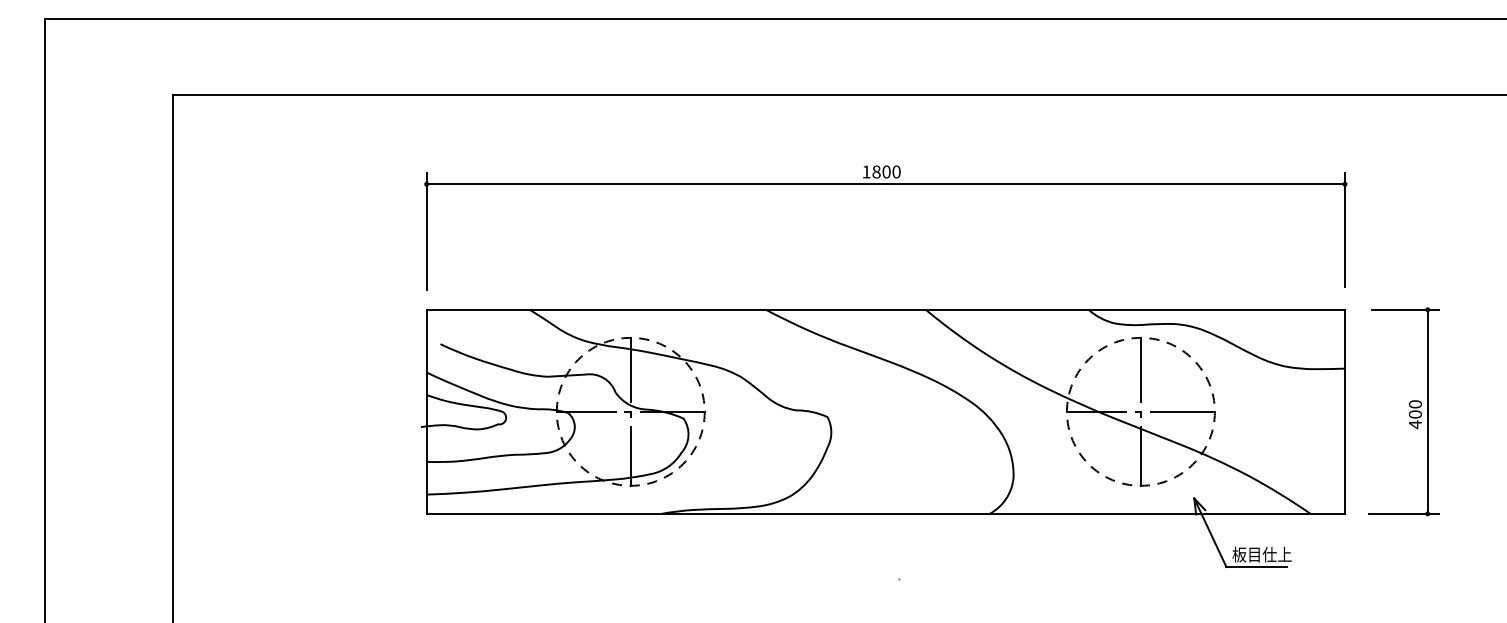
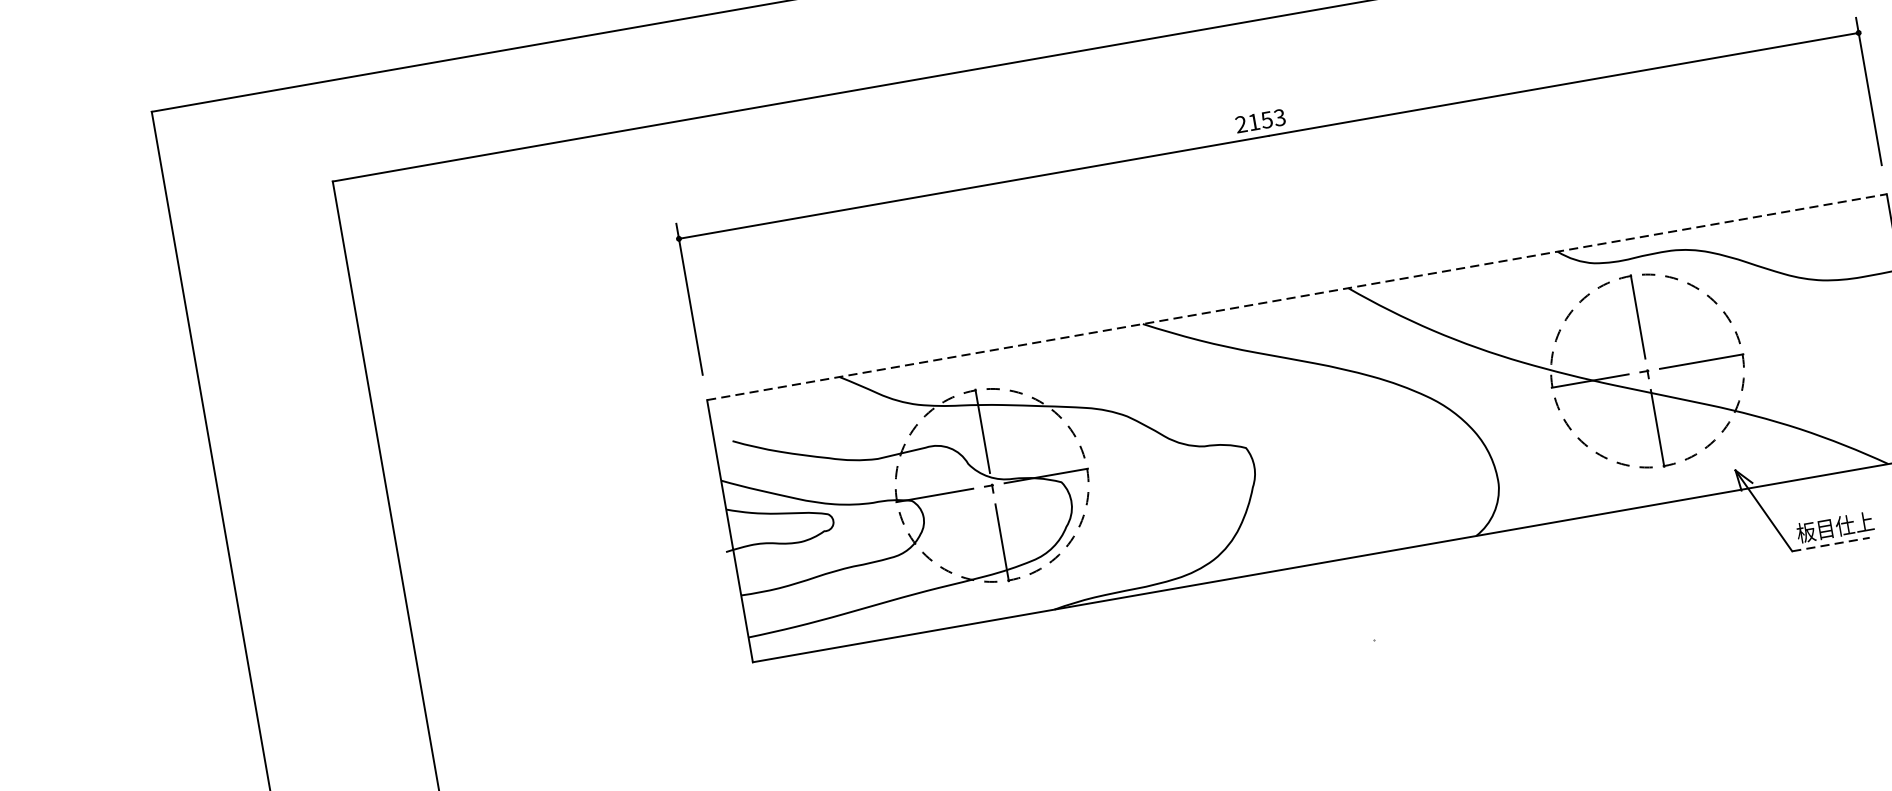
text: (881, 171) -> (1260, 120), 1800 -> 2153
line: (886, 309) -> (1297, 296), solid -> dashed
line: (1257, 567) -> (1832, 544), solid -> dashed

